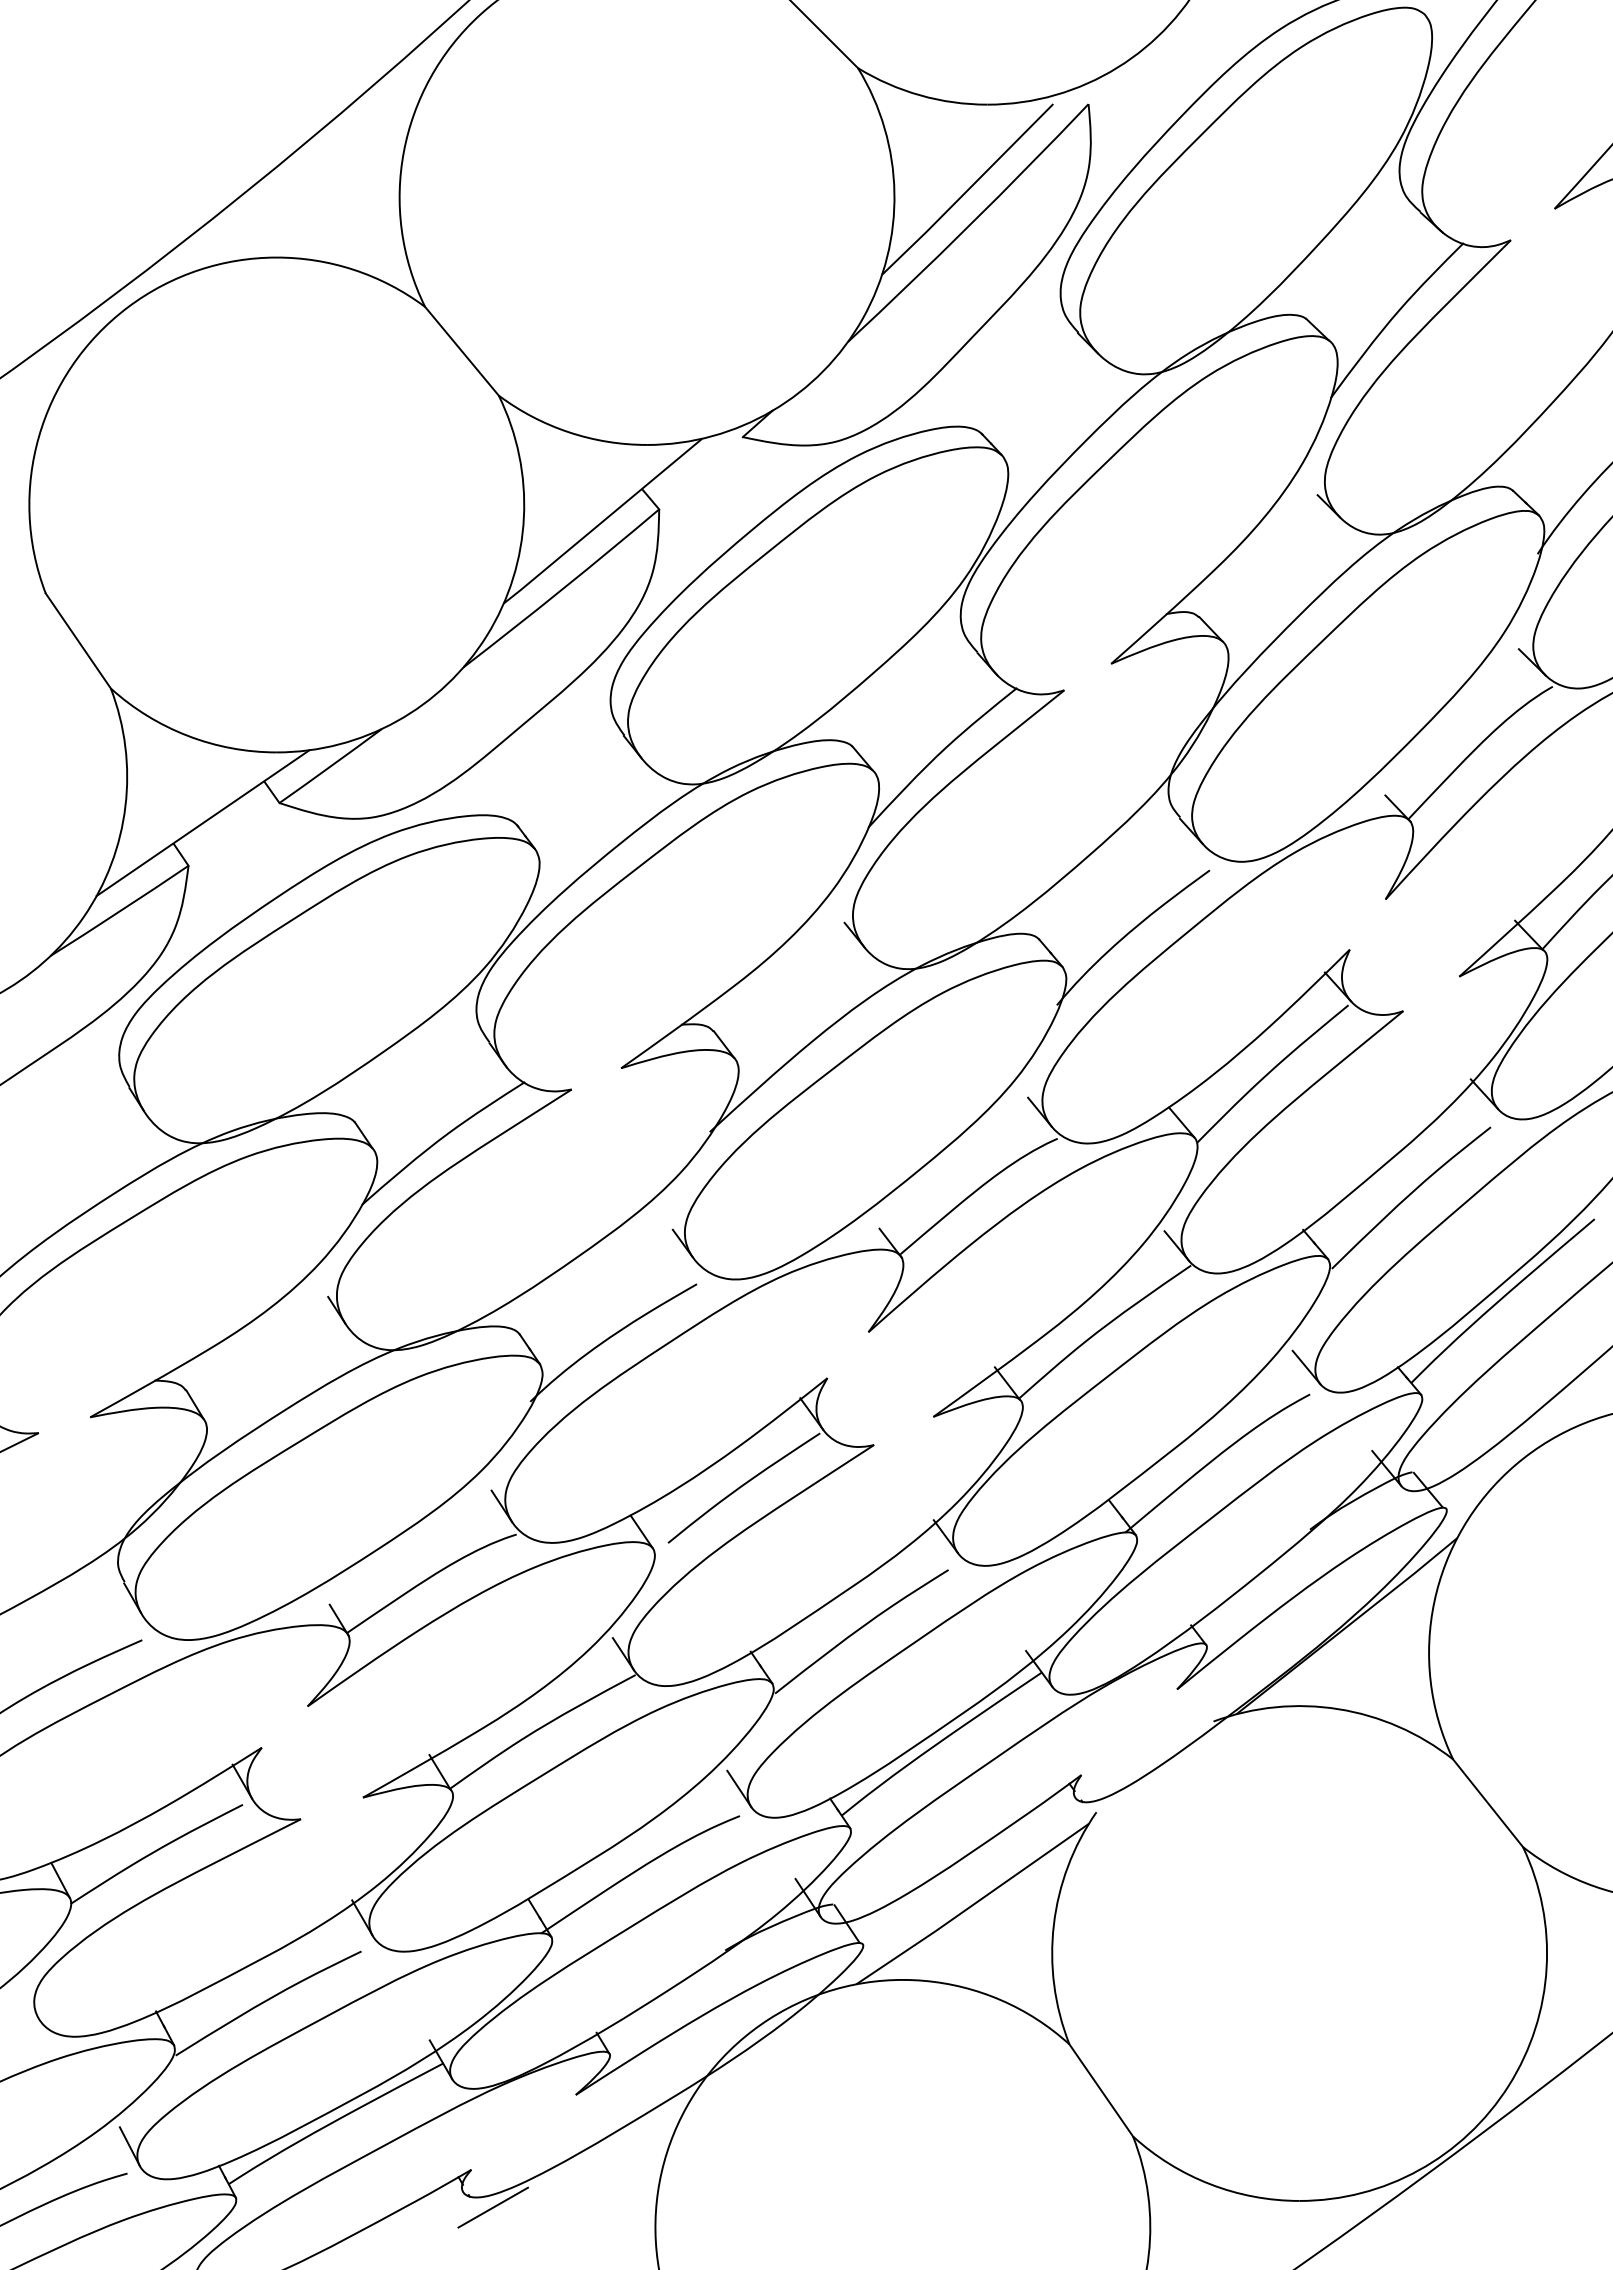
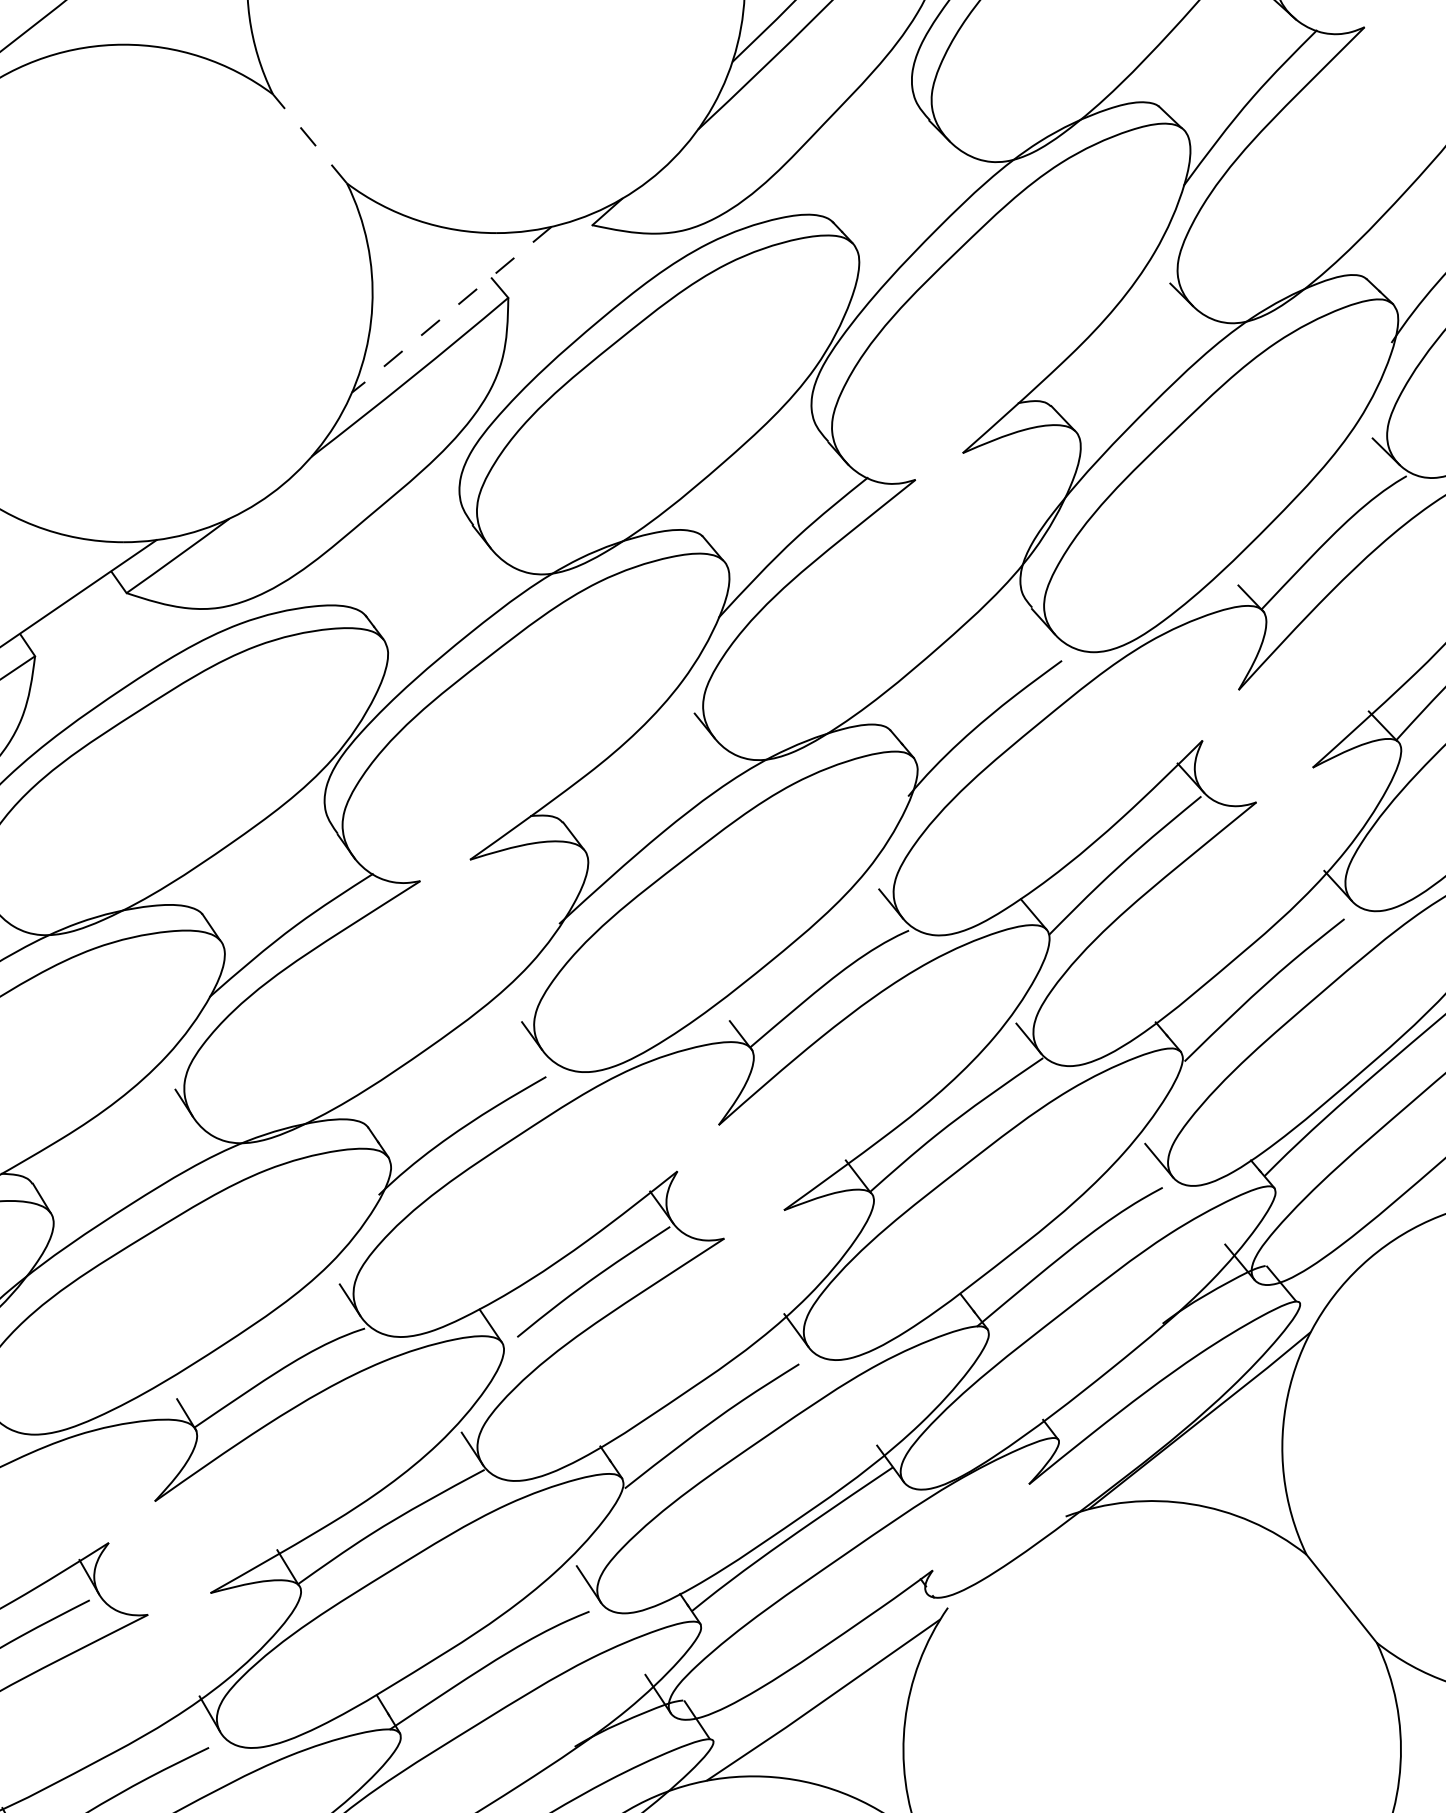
line: (461, 351) -> (309, 139), solid -> dashed
line: (602, 521) -> (451, 310), solid -> dashed

